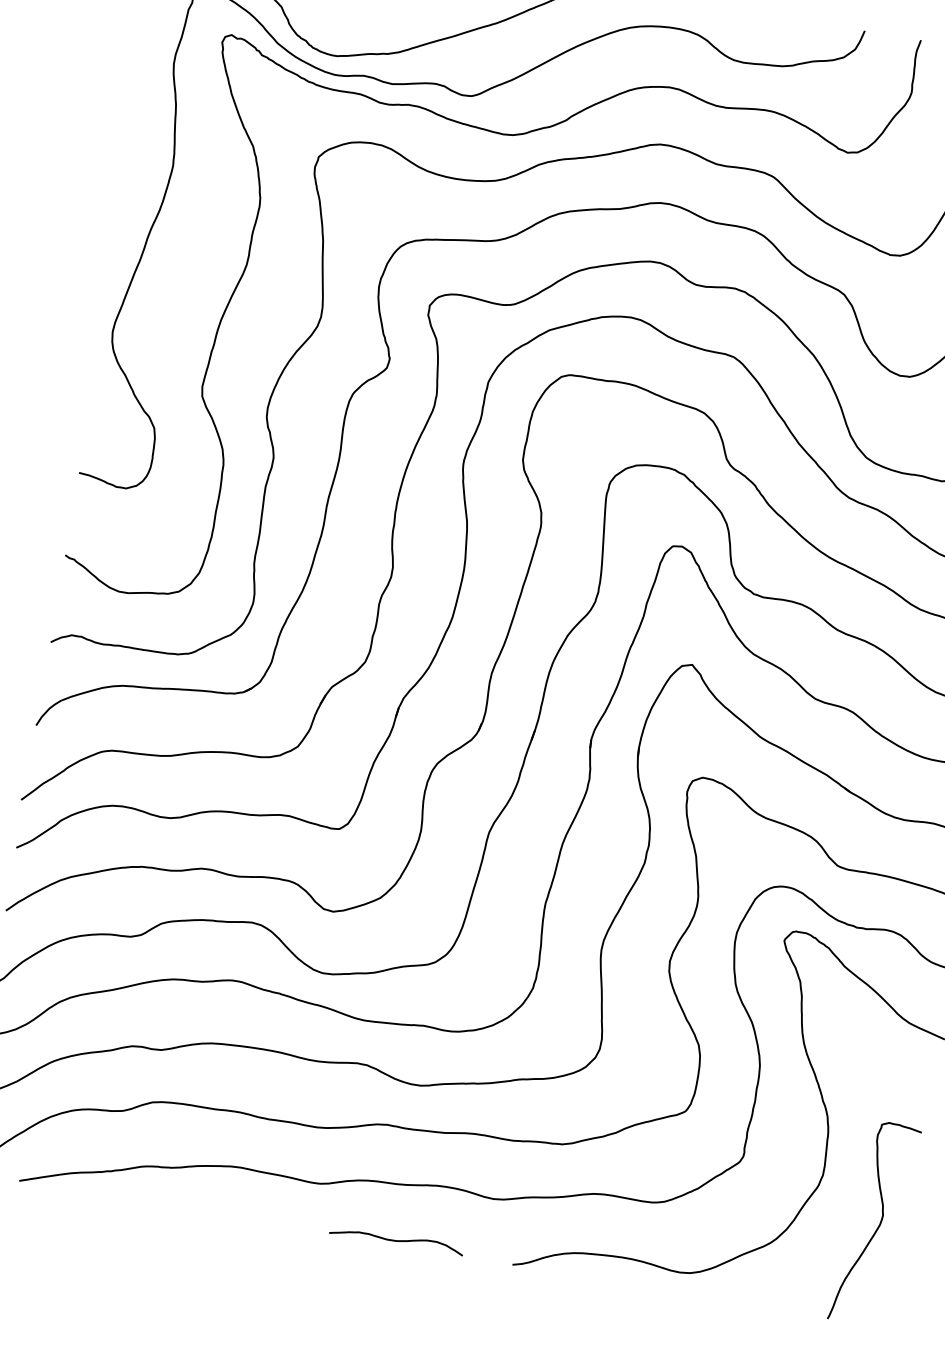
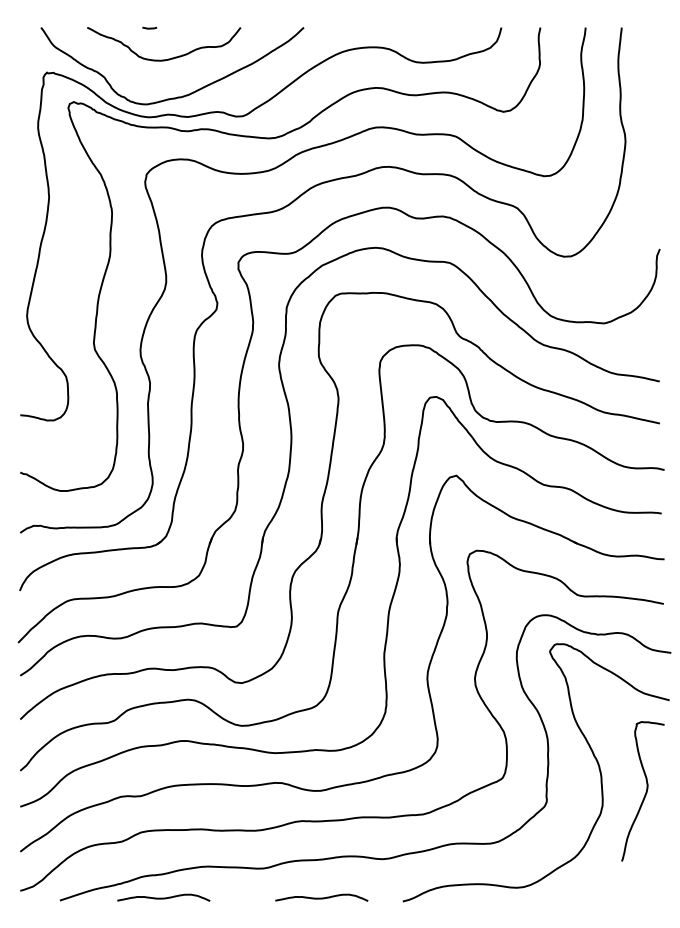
curve: (169, 1201) -> (163, 897), added
curve: (878, 1223) -> (645, 791), moved

